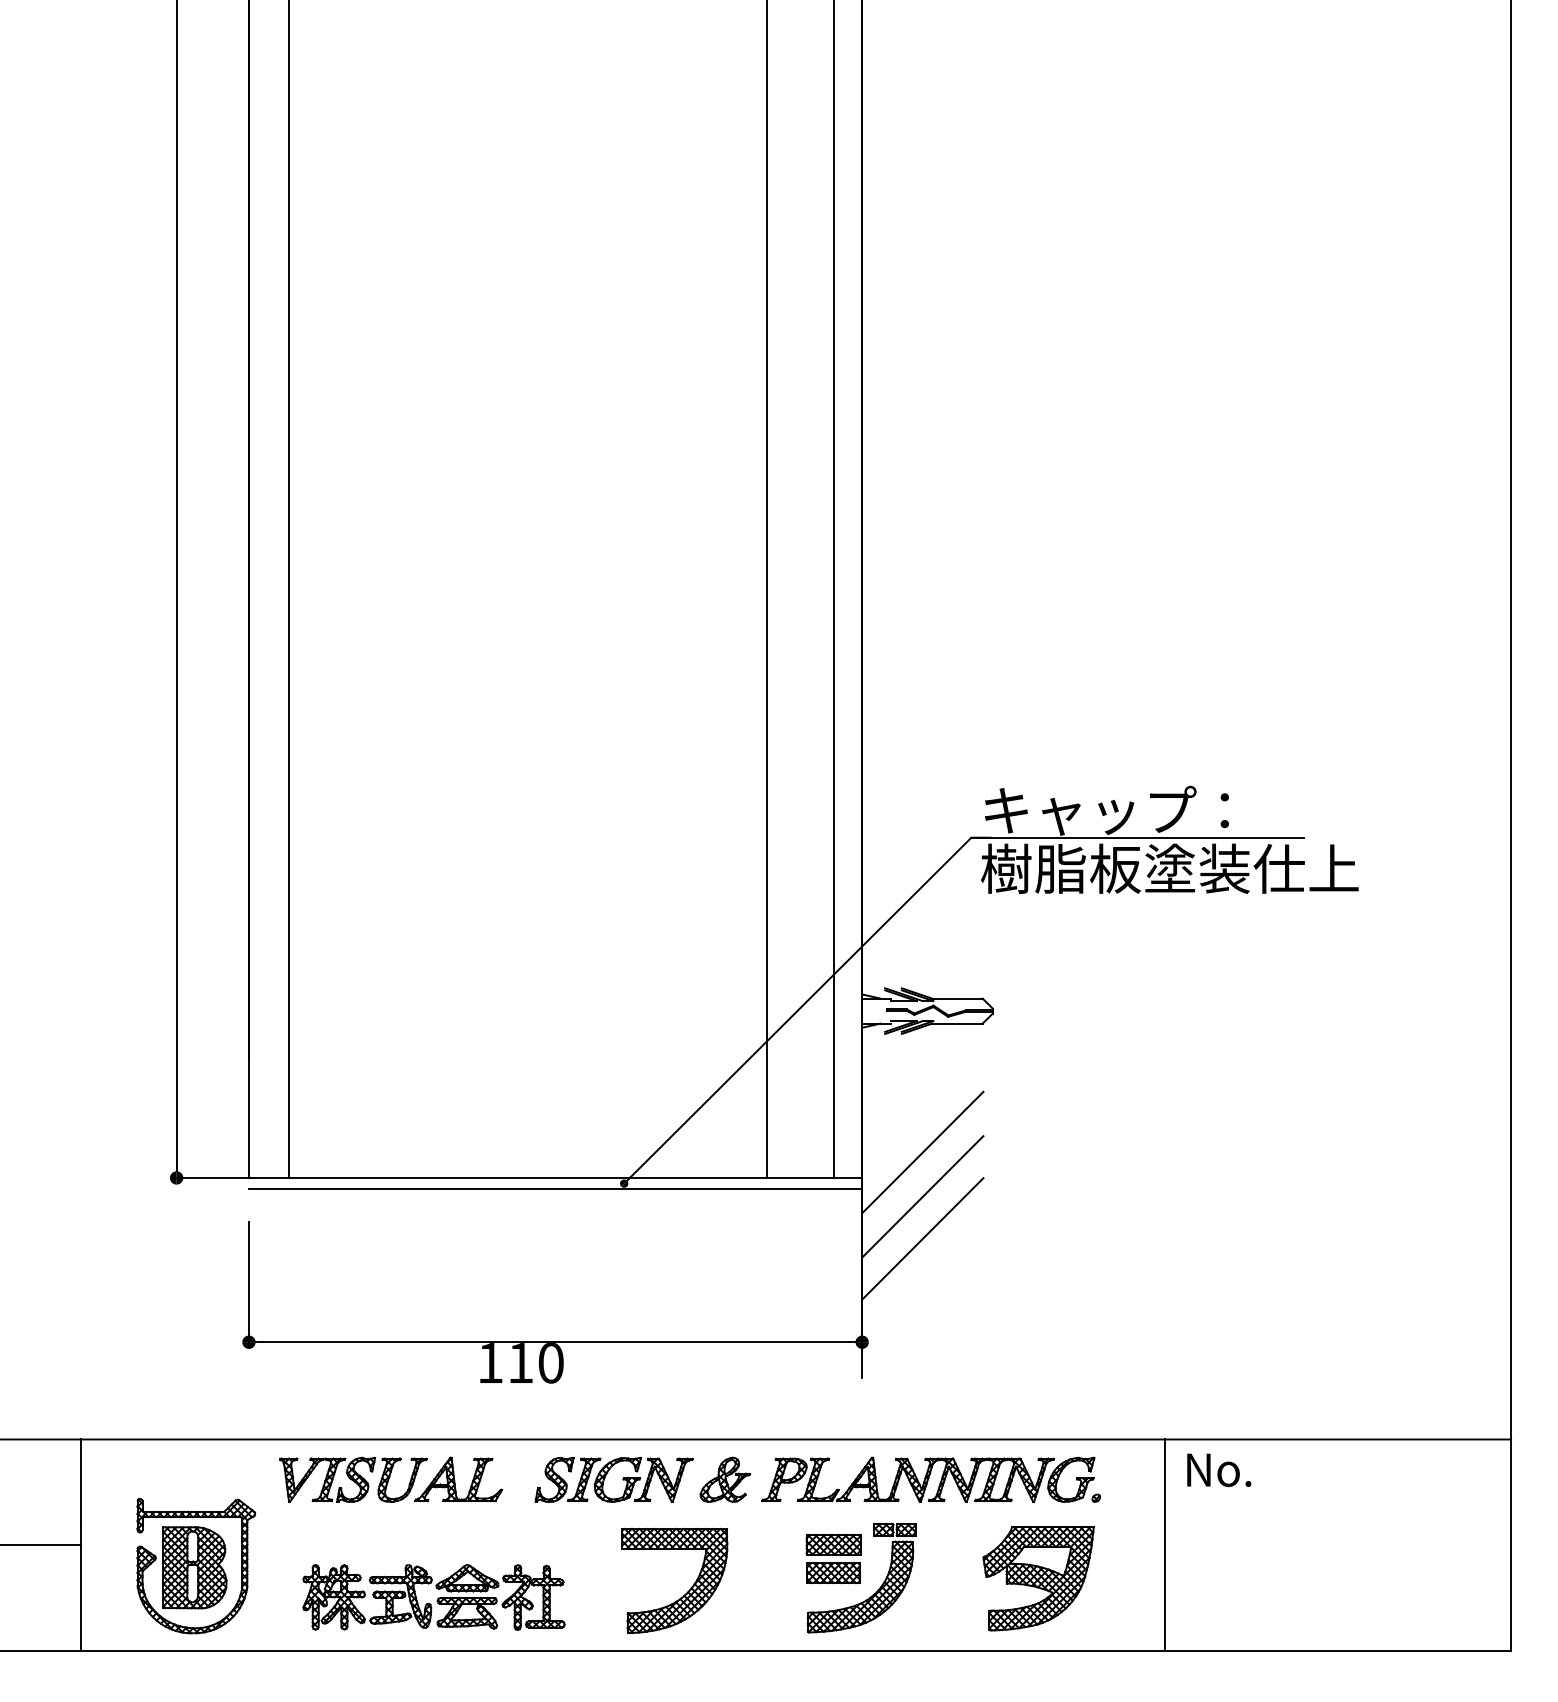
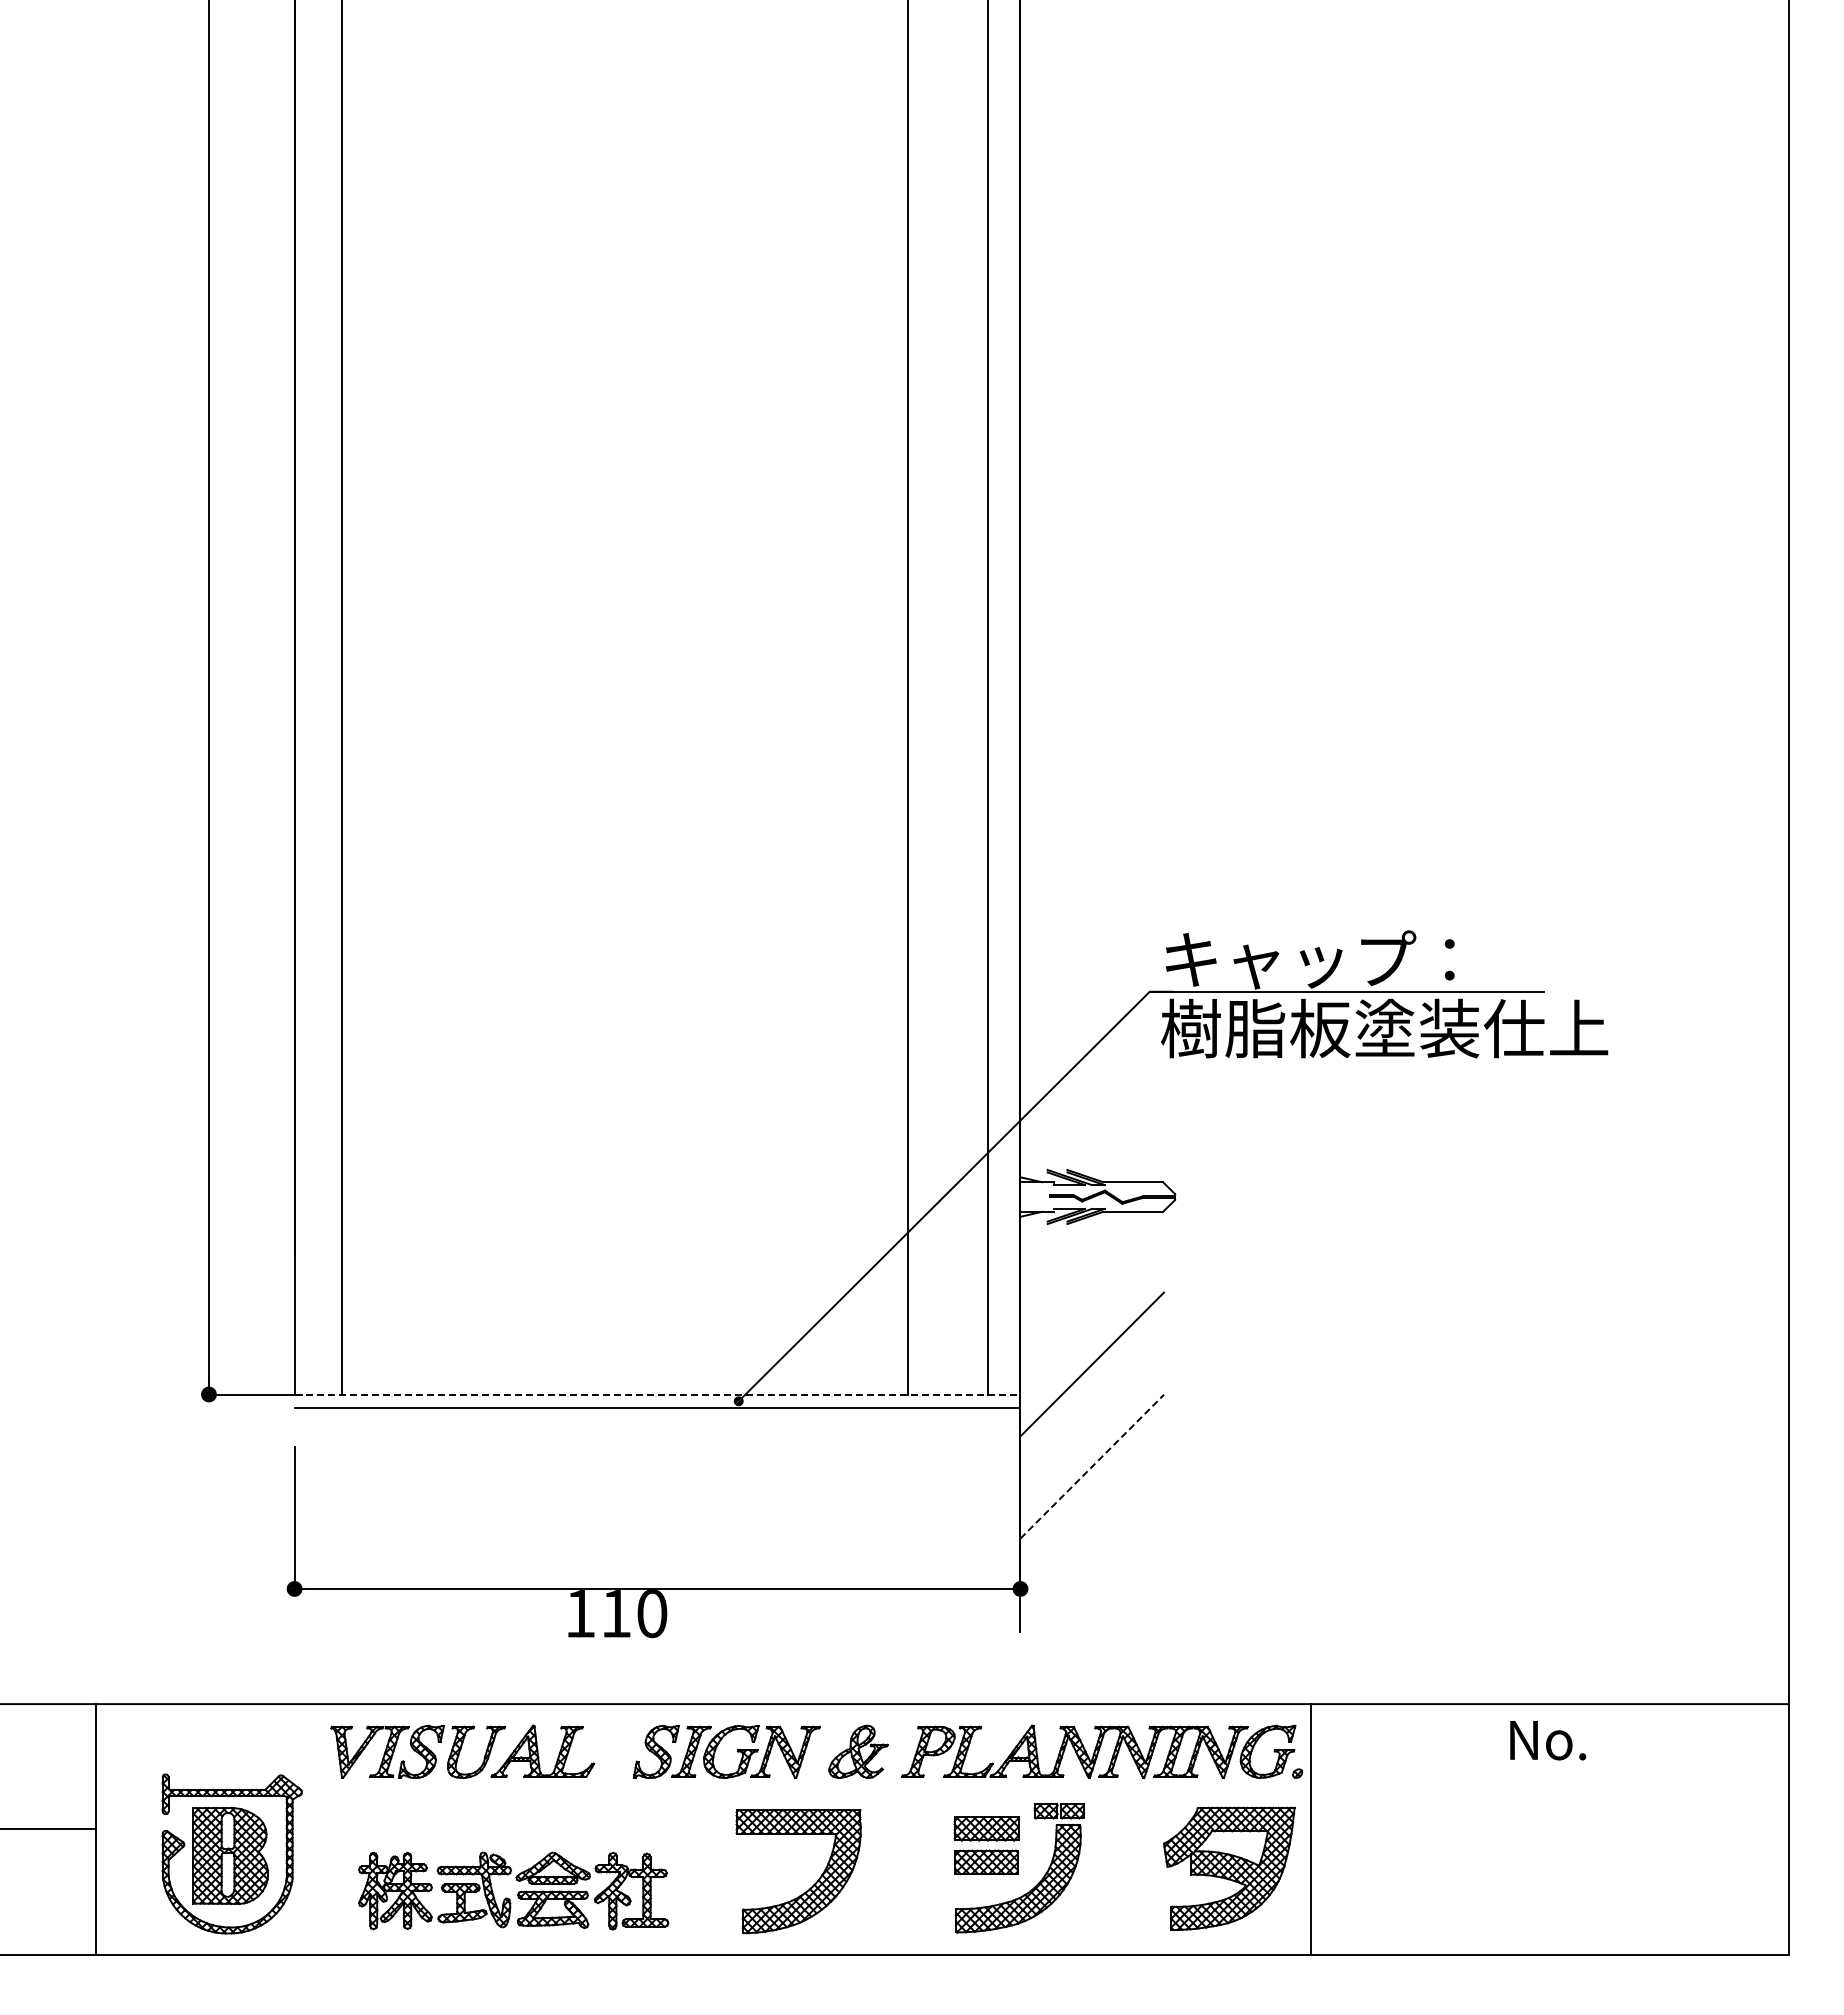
line: (555, 1177) -> (657, 1394), solid -> dashed
line: (923, 1196) -> (1092, 1416), removed
line: (923, 1238) -> (1092, 1466), solid -> dashed
text: (1219, 1470) -> (1548, 1740), moved
line: (1164, 1545) -> (1310, 1829), moved

